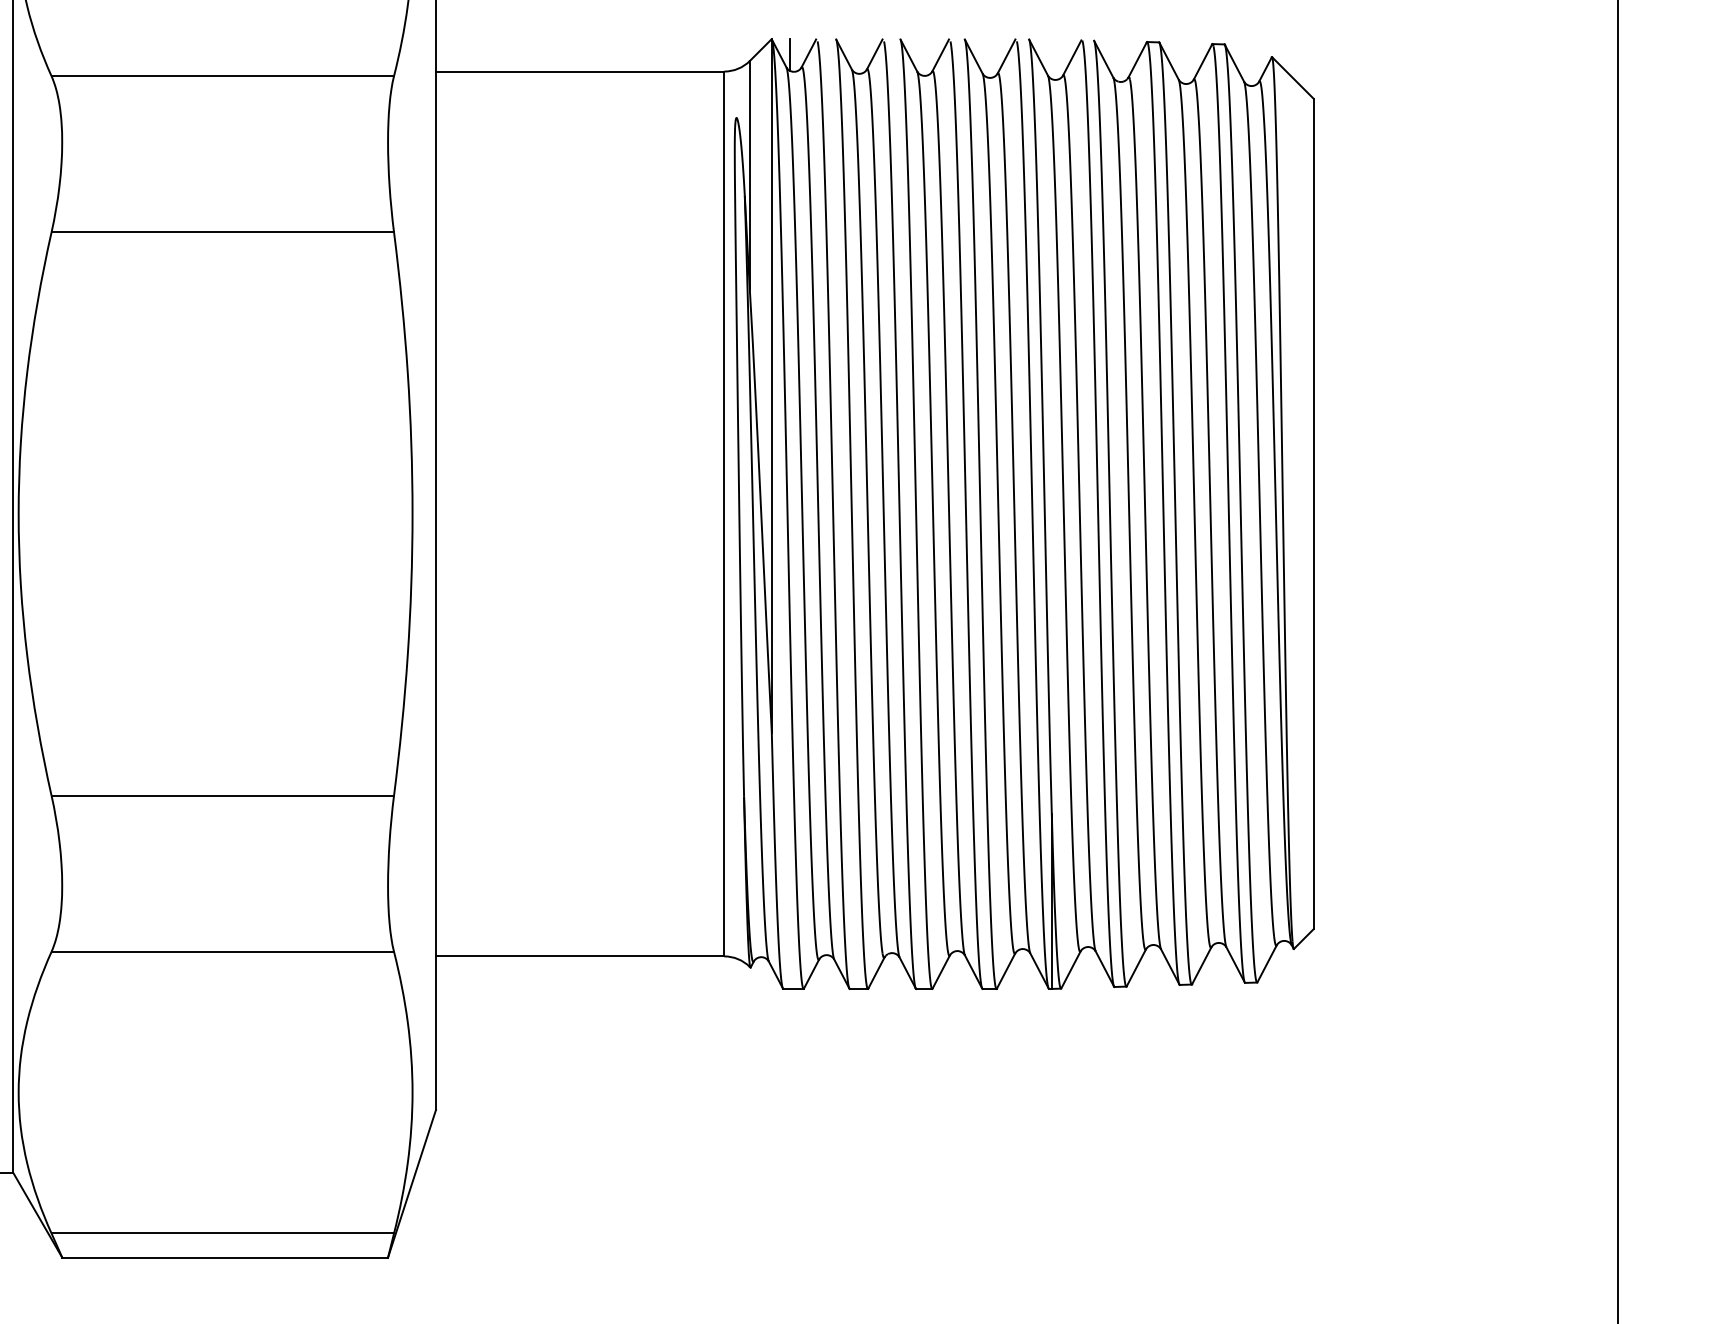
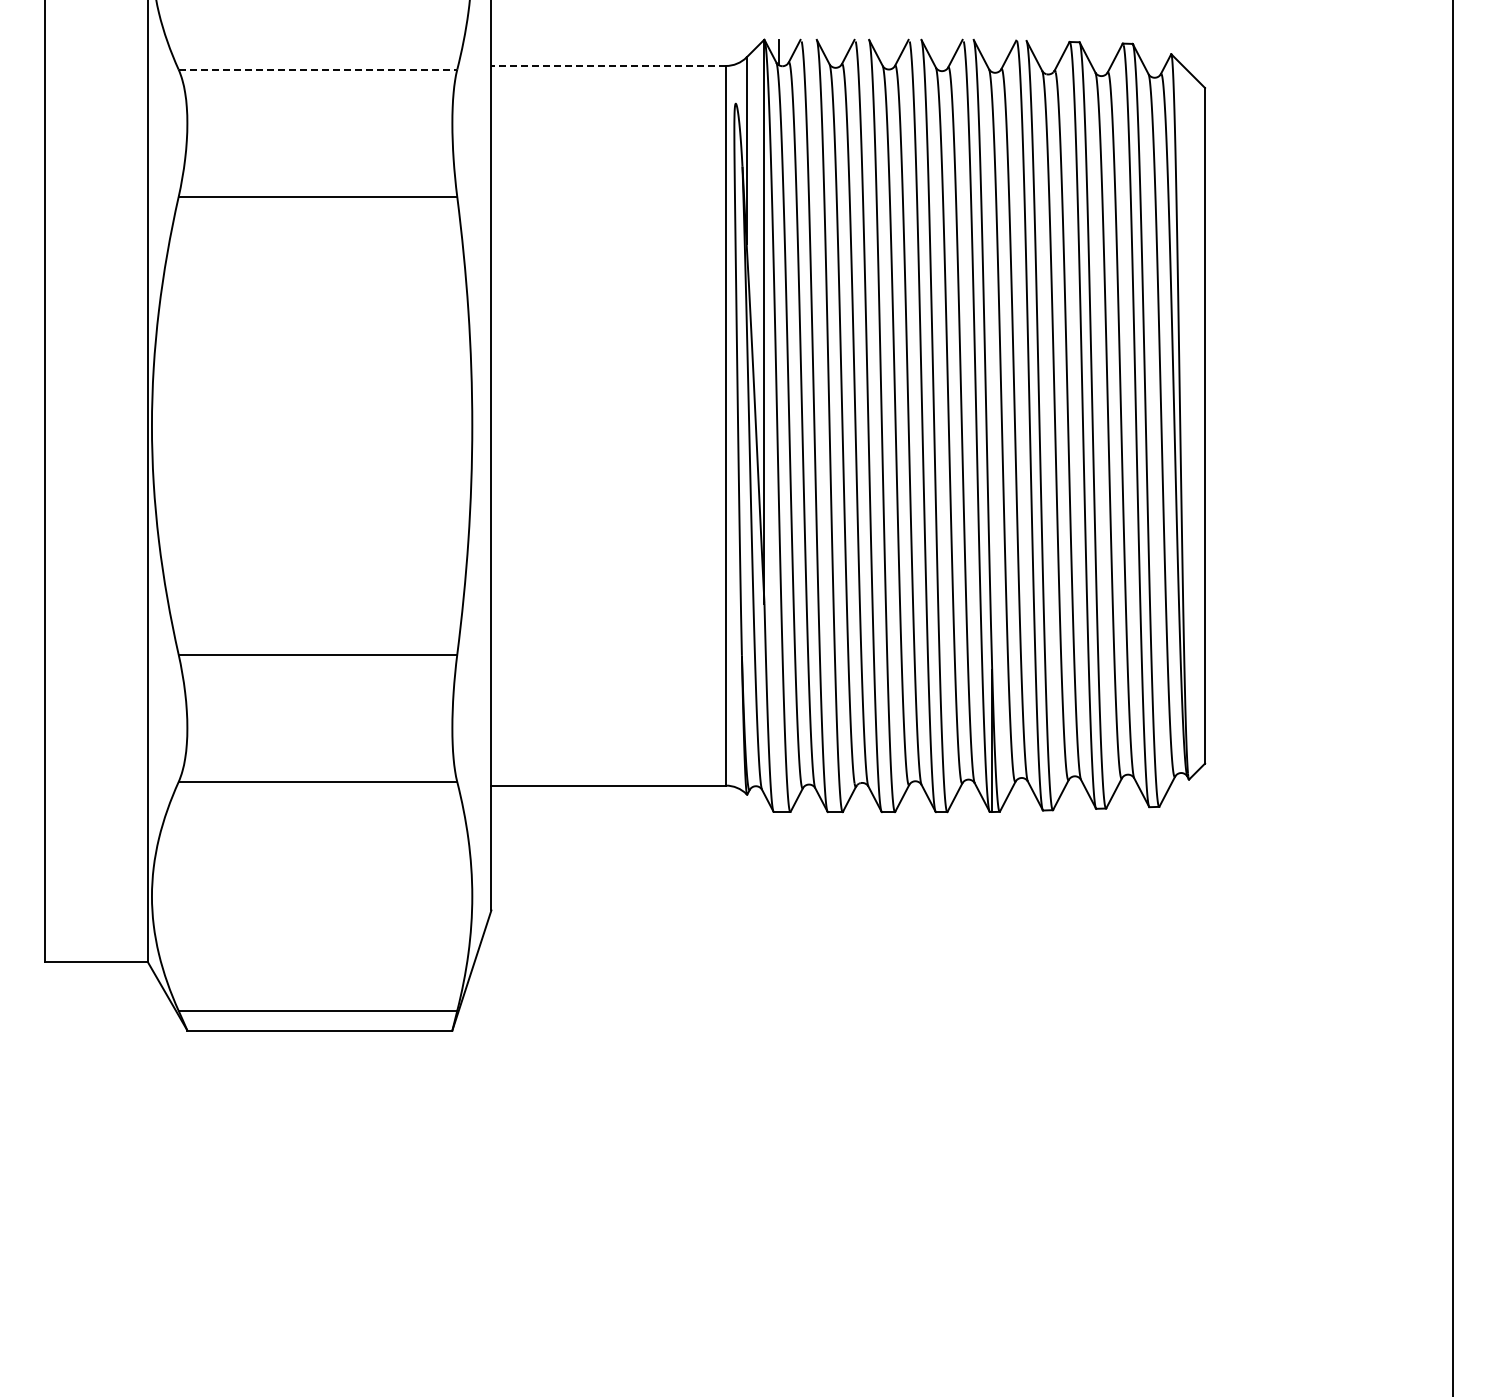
line: (580, 70) -> (608, 65), solid -> dashed
line: (223, 75) -> (318, 69), solid -> dashed

